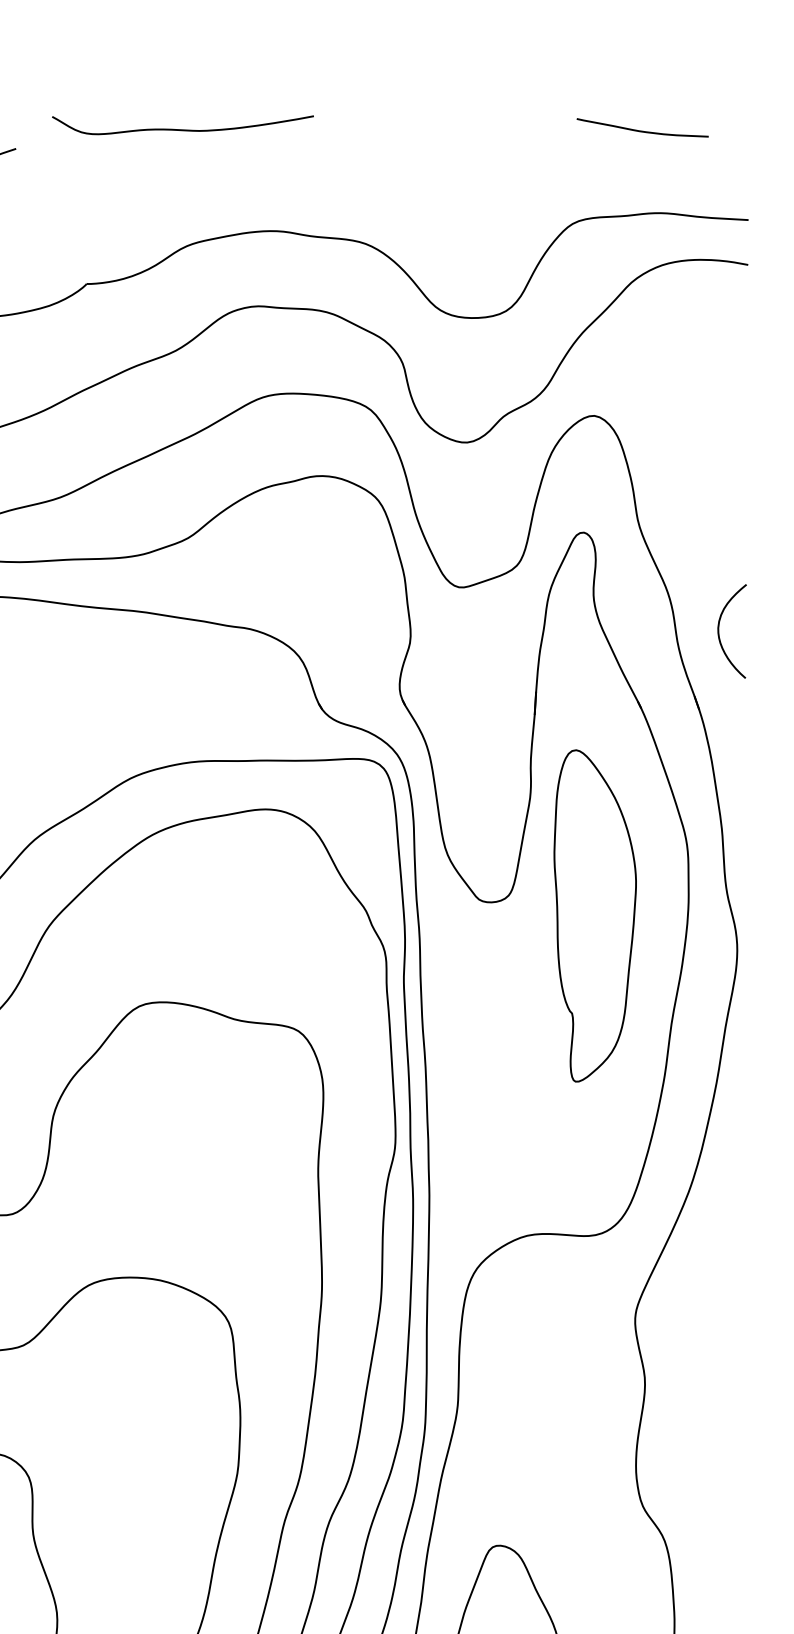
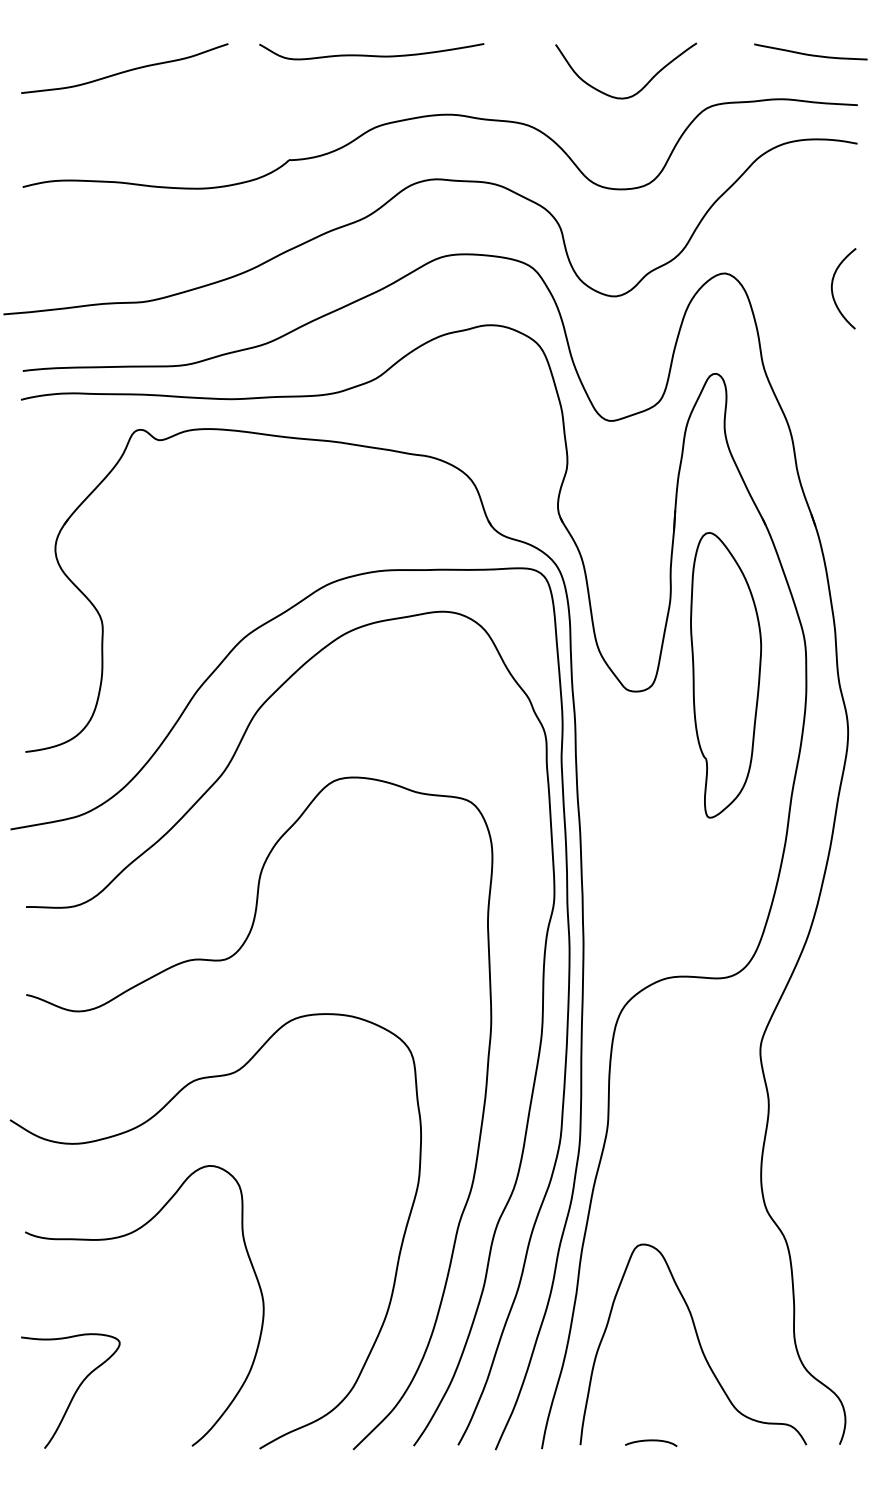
curve: (182, 129) -> (371, 55), moved
curve: (642, 130) -> (810, 54), moved
curve: (499, 198) -> (643, 86), added
curve: (720, 635) -> (833, 292), moved
part: (595, 916) -> (726, 675), moved

